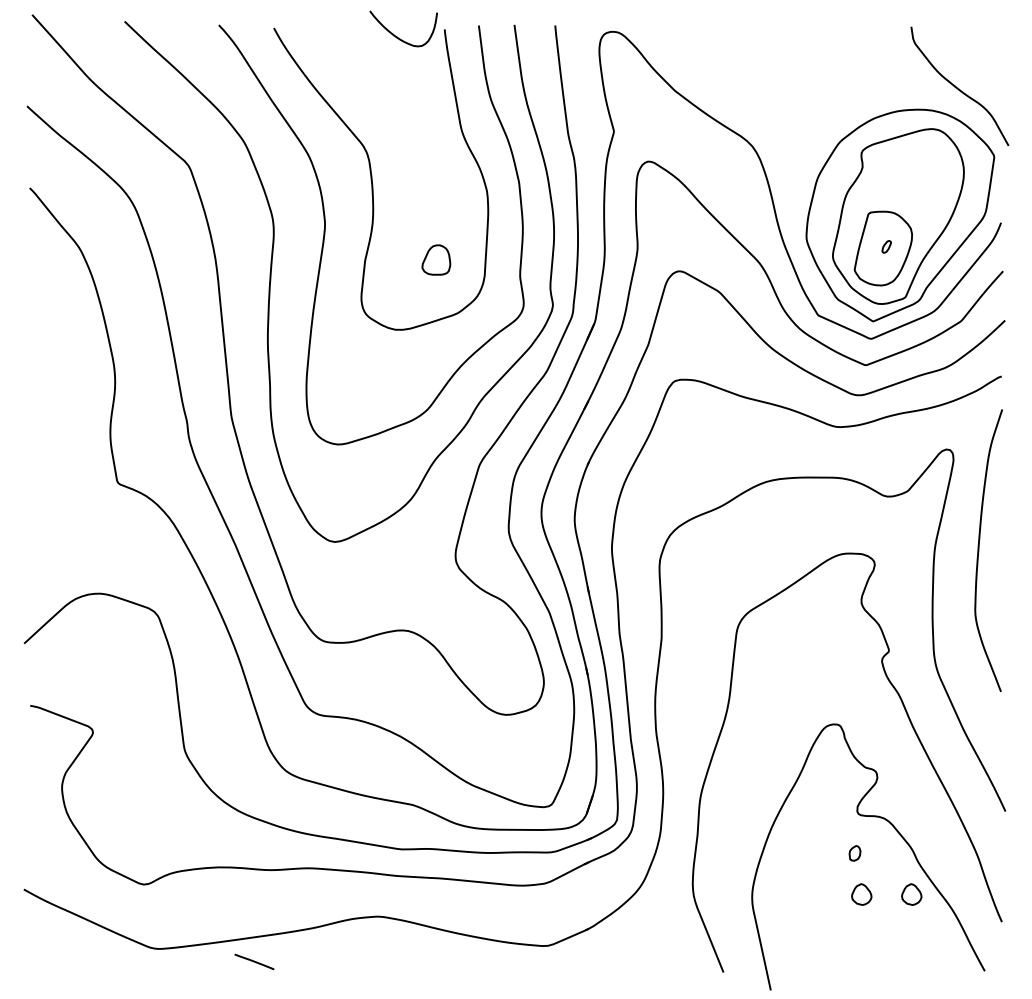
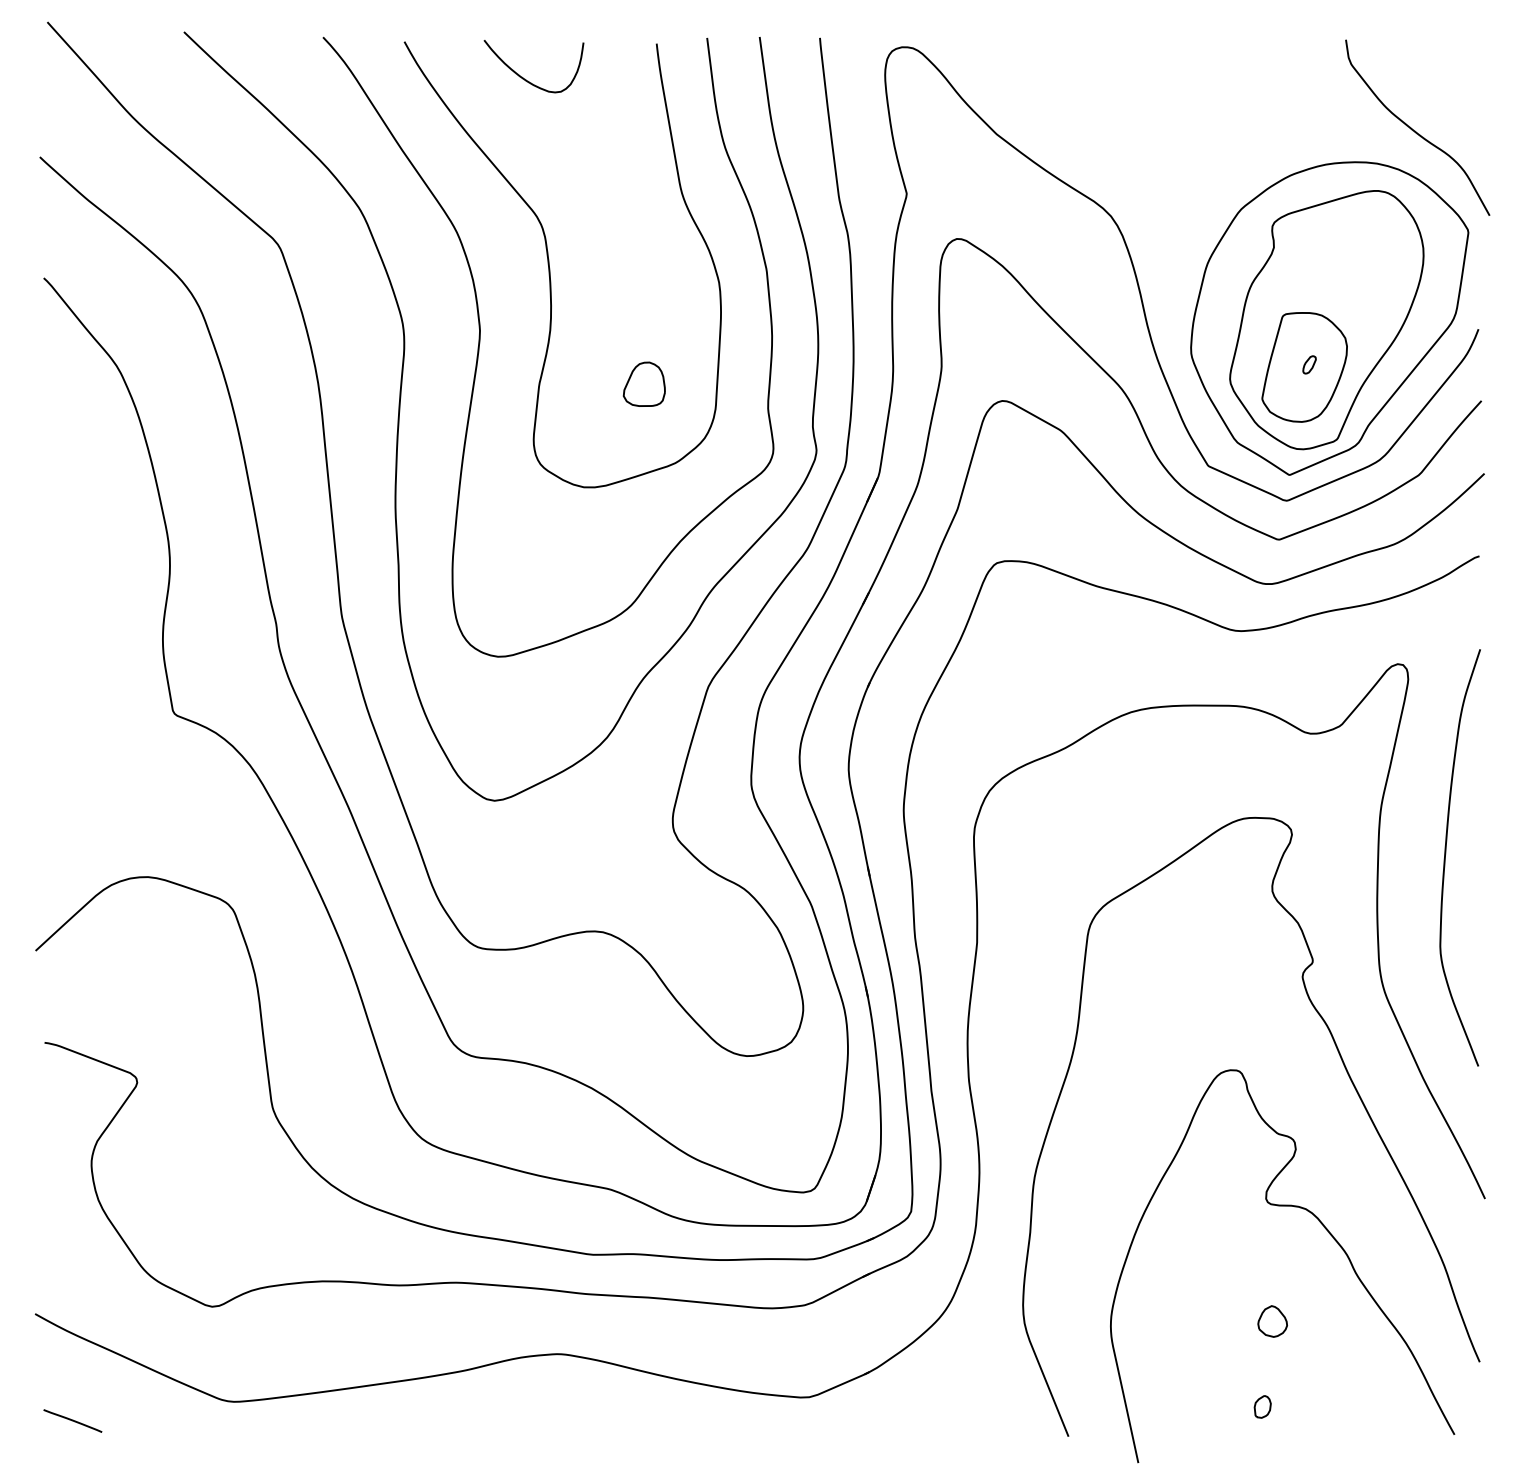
curve: (397, 36) -> (524, 77), moved
curve: (979, 550) -> (1446, 857), moved
part: (854, 853) -> (1261, 1407), moved
part: (911, 894) -> (1346, 1321), removed
line: (254, 961) -> (72, 1420), moved

